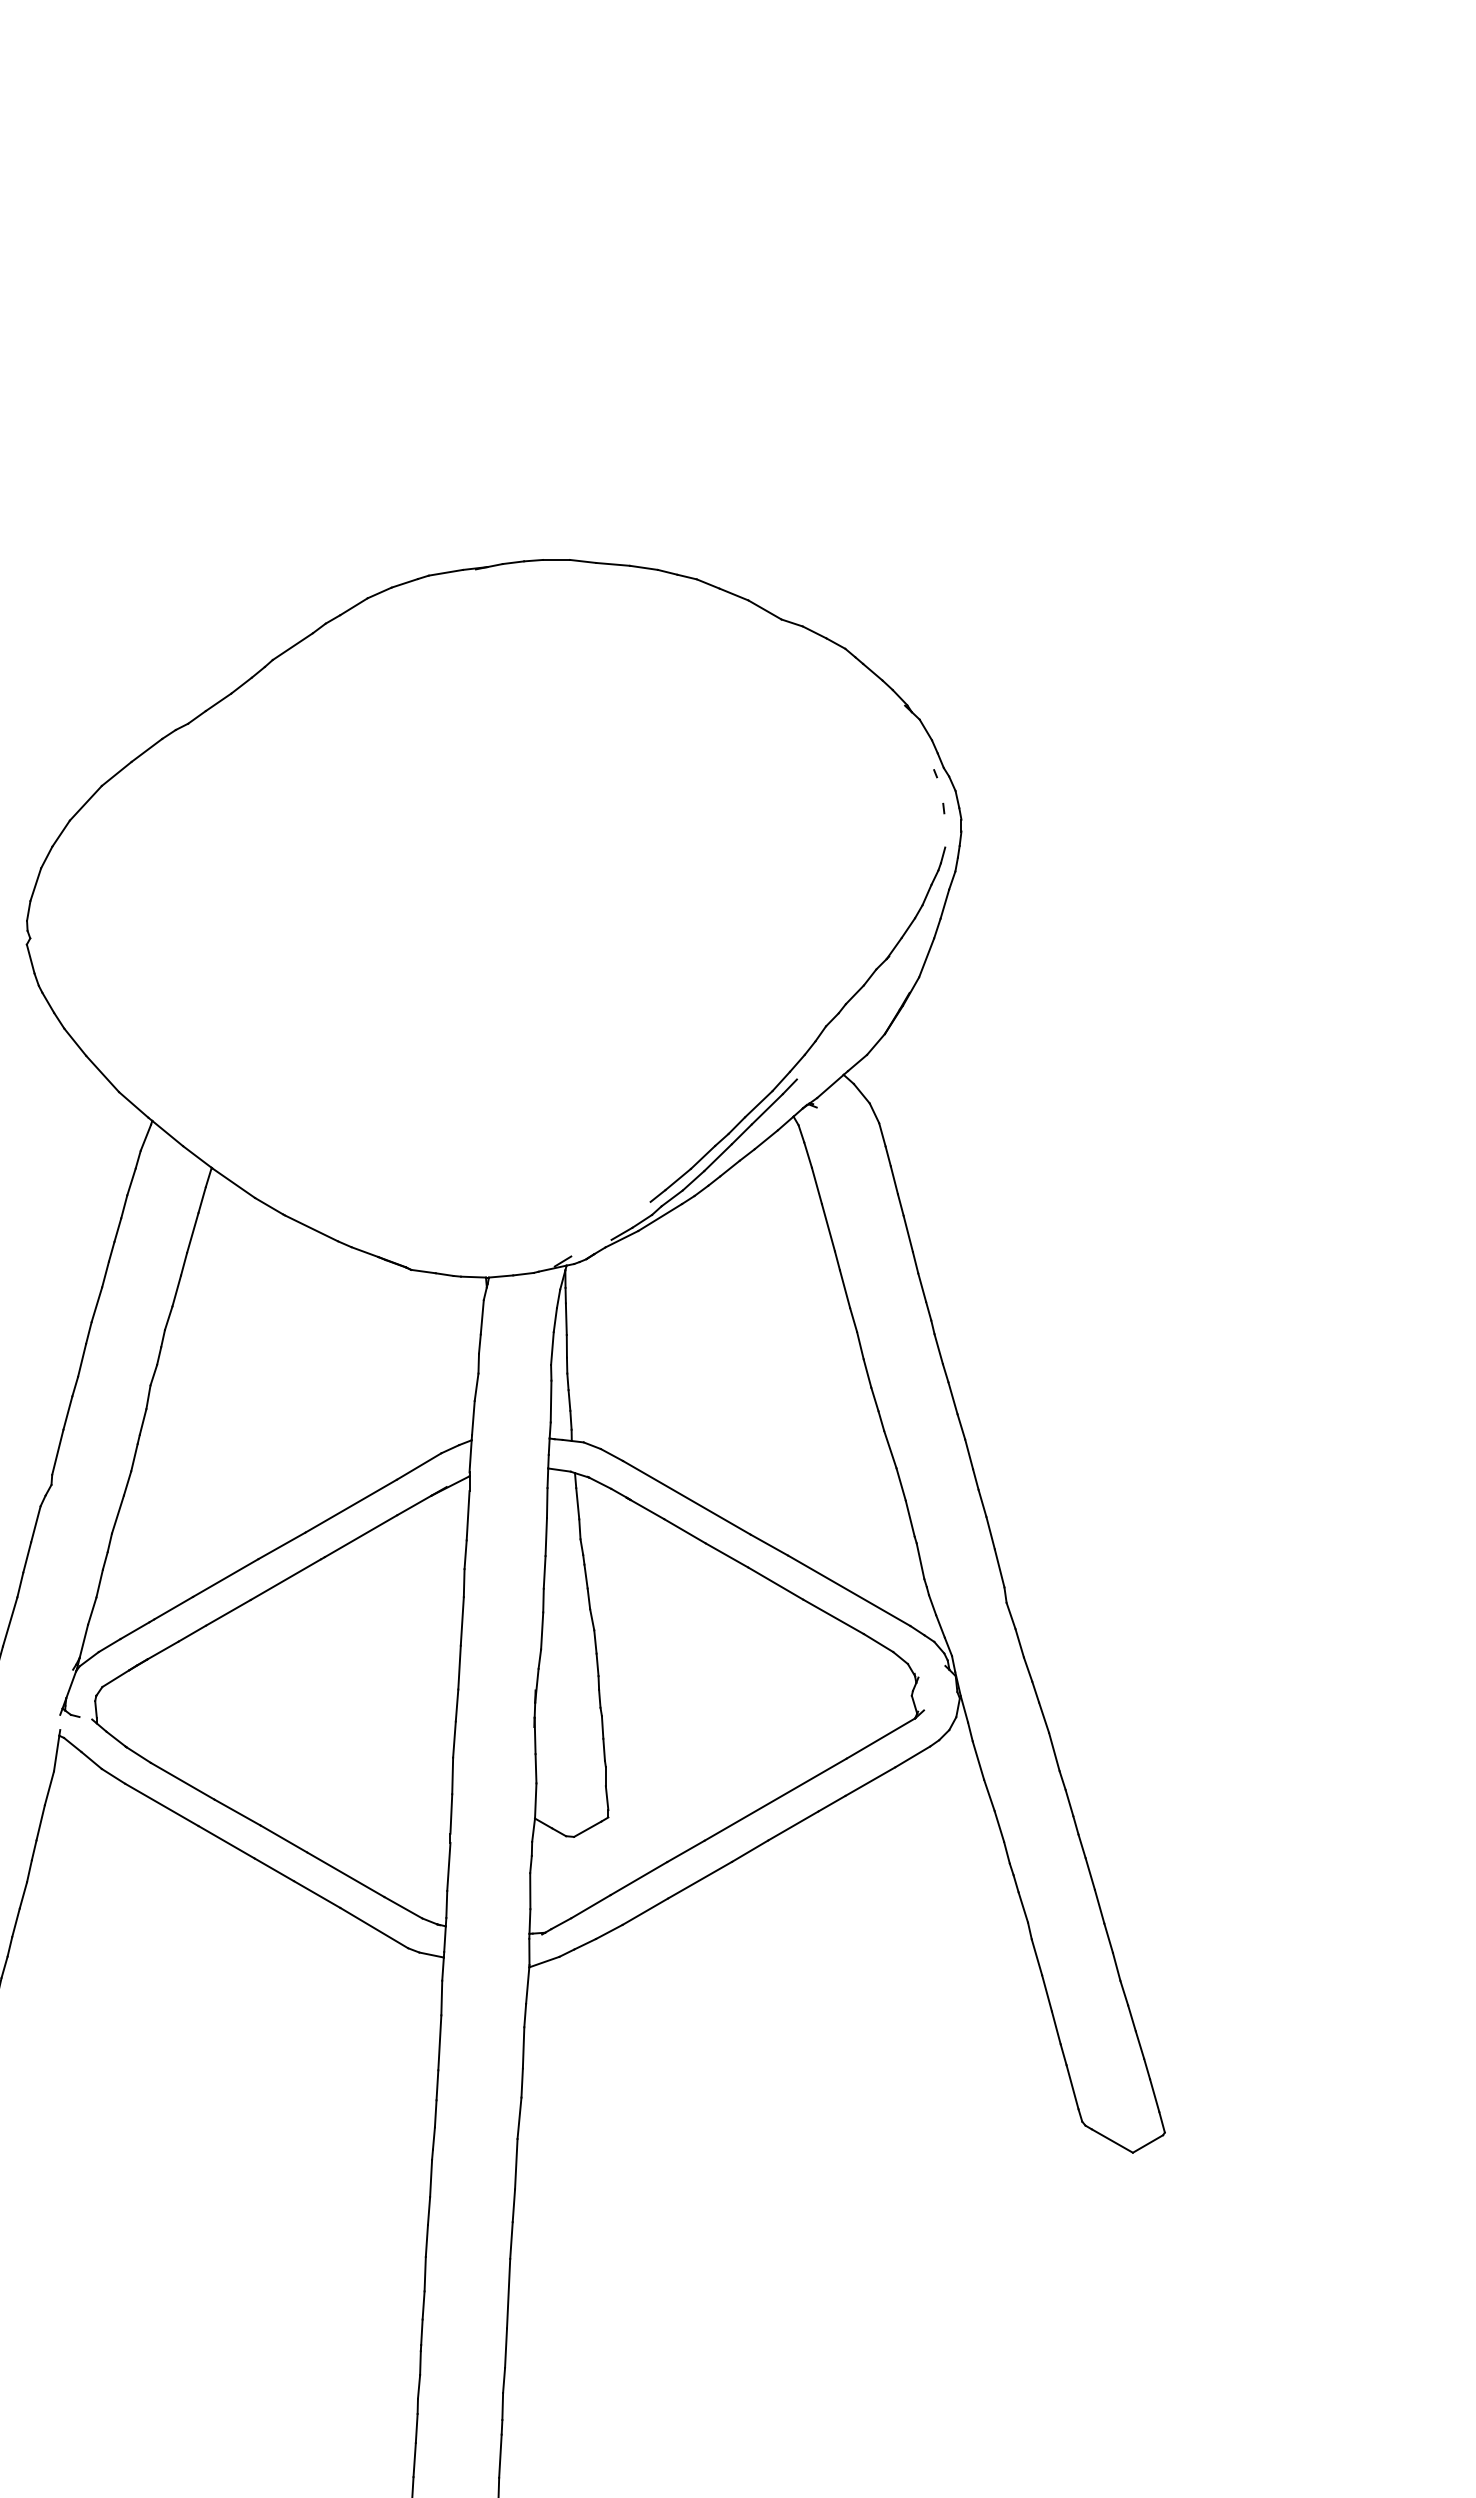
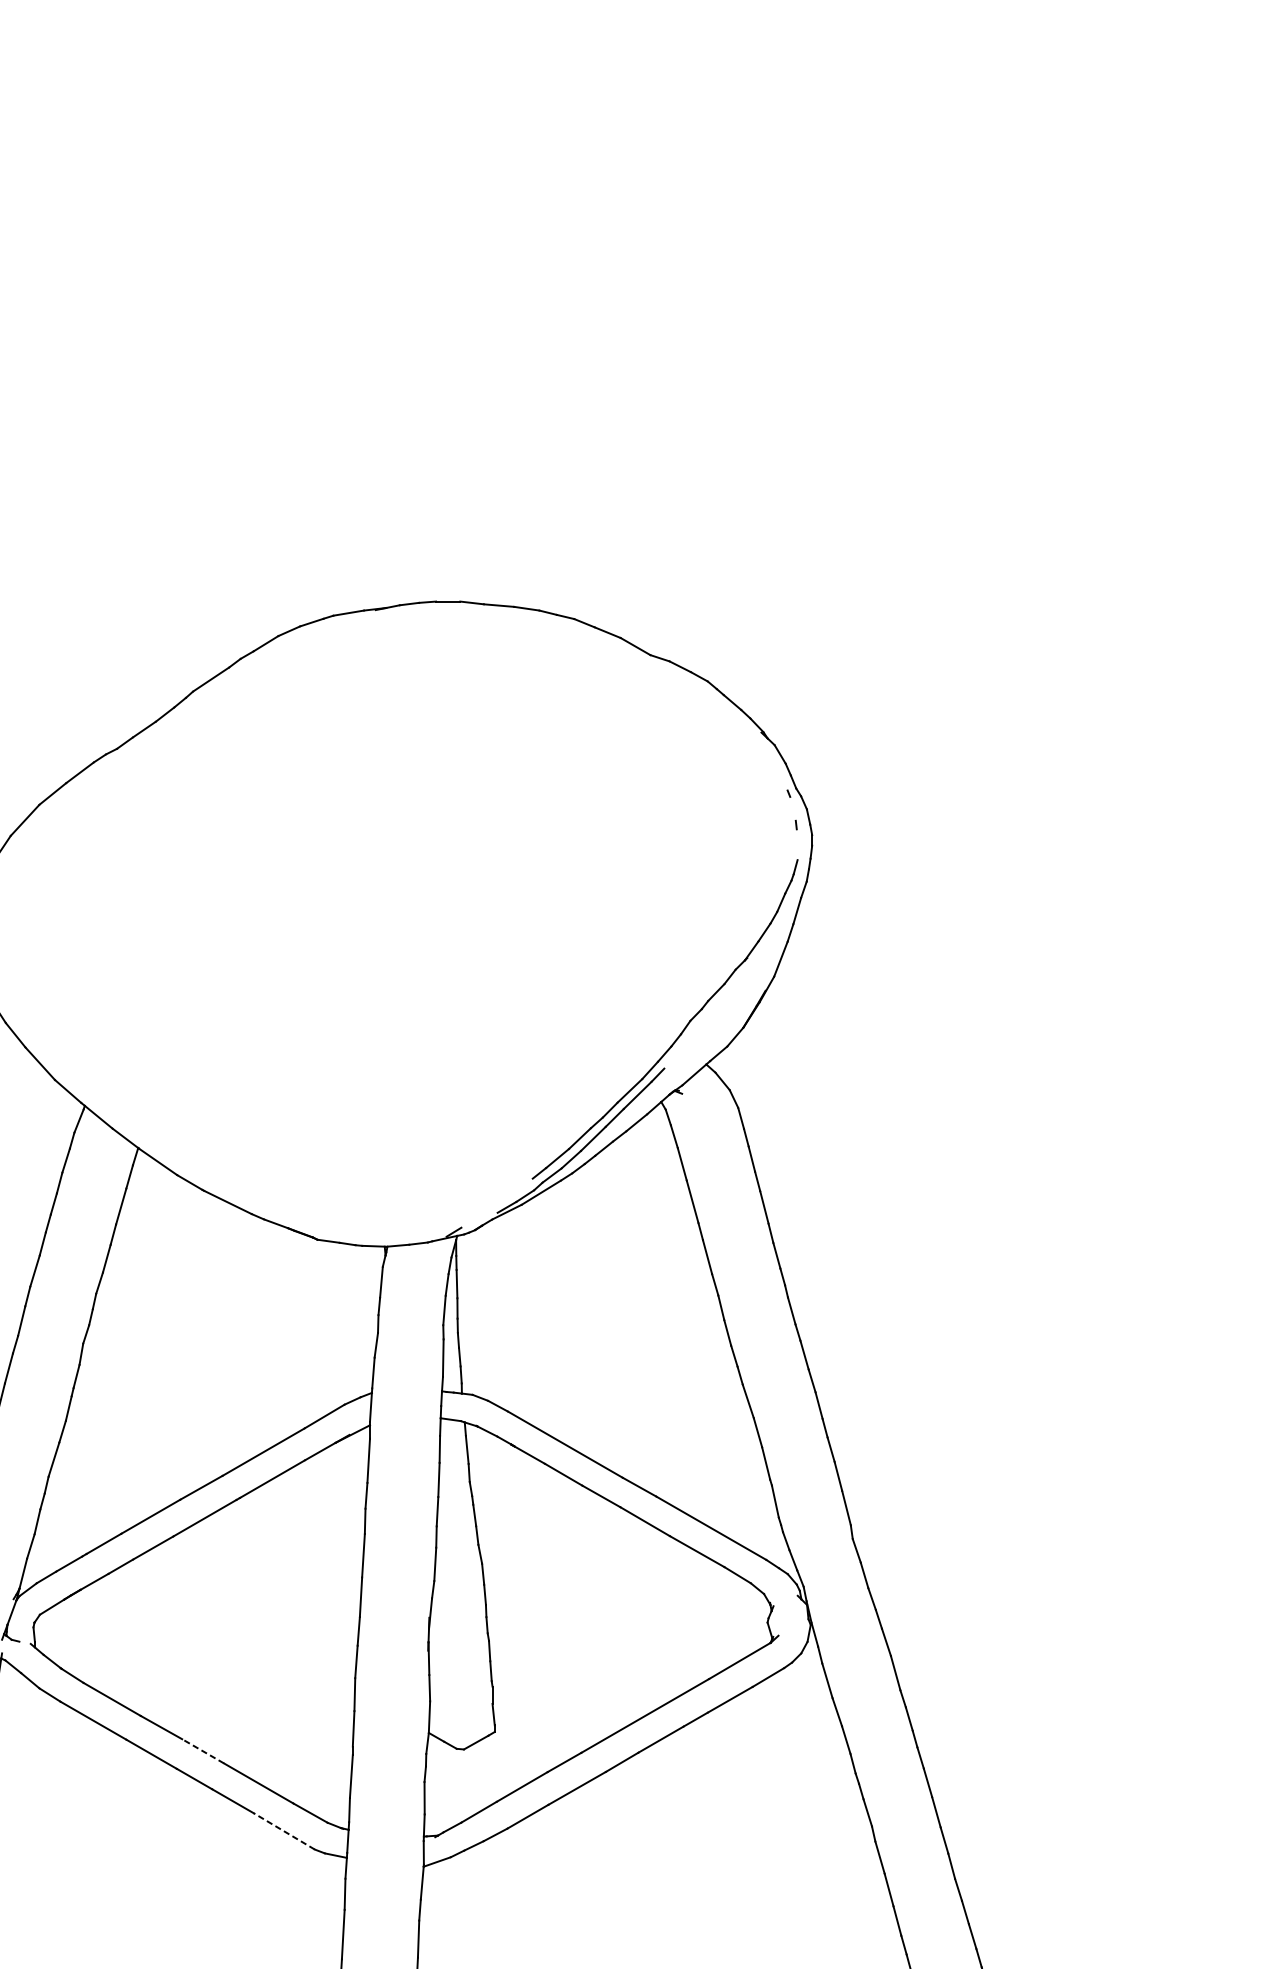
line: (283, 1838) -> (202, 1750), solid -> dashed
line: (373, 1927) -> (283, 1830), solid -> dashed

